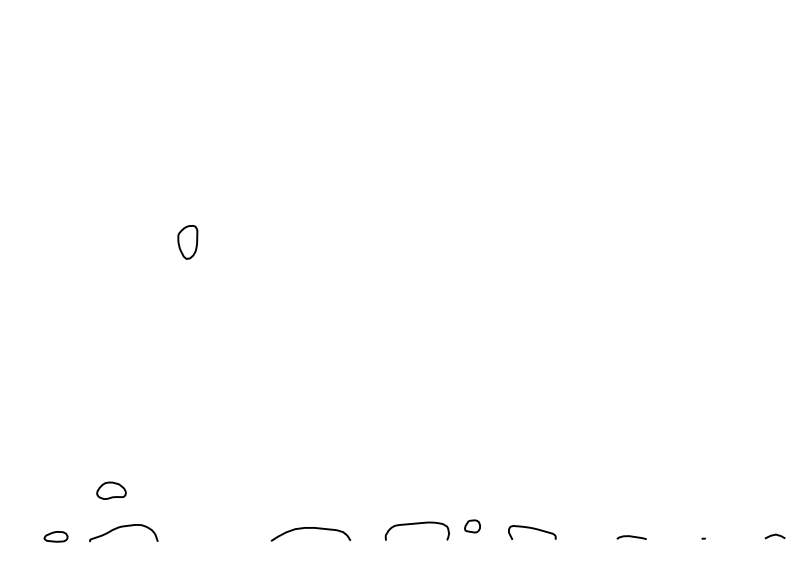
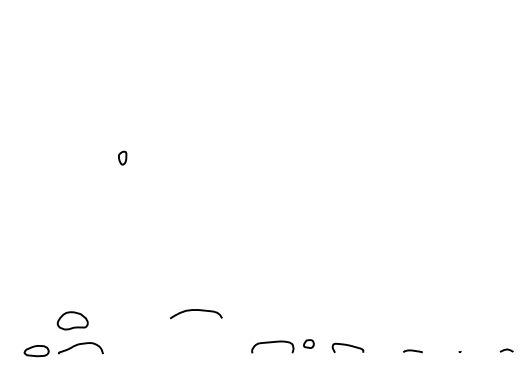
part: (187, 241) -> (122, 157), size x0.6
part: (110, 490) -> (72, 320), size x1.6
curve: (311, 528) -> (196, 310), moved
part: (55, 536) -> (36, 350), size x1.6

